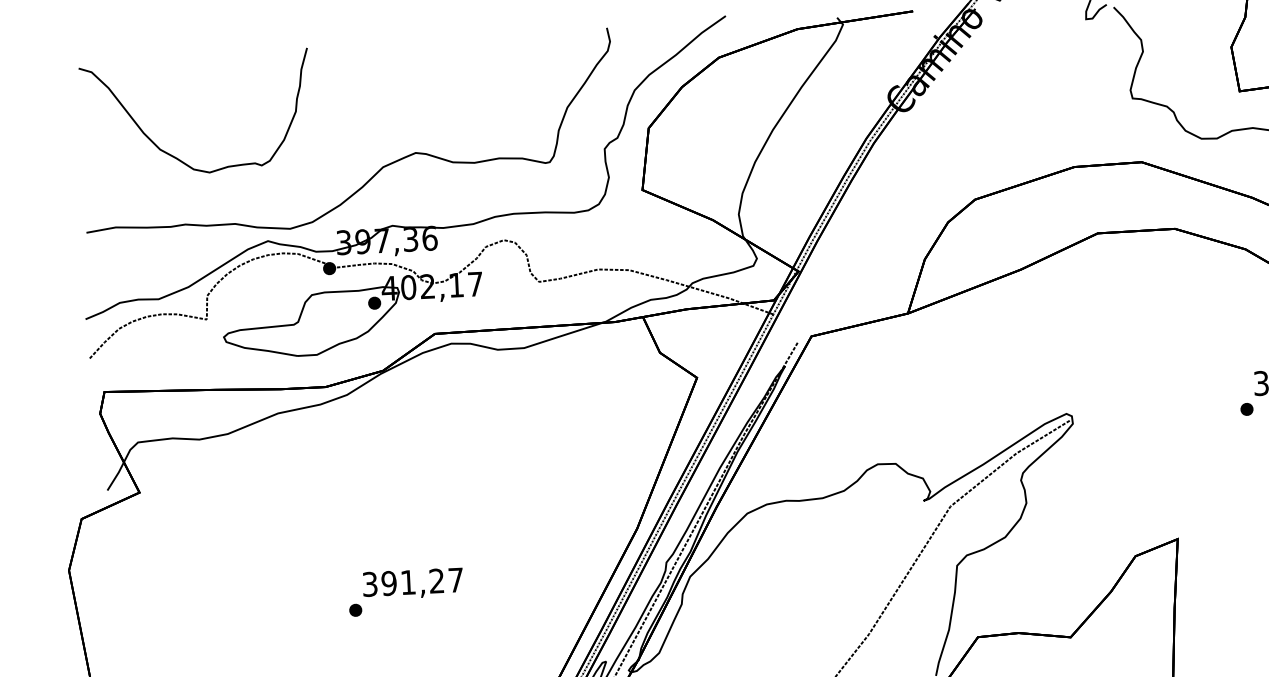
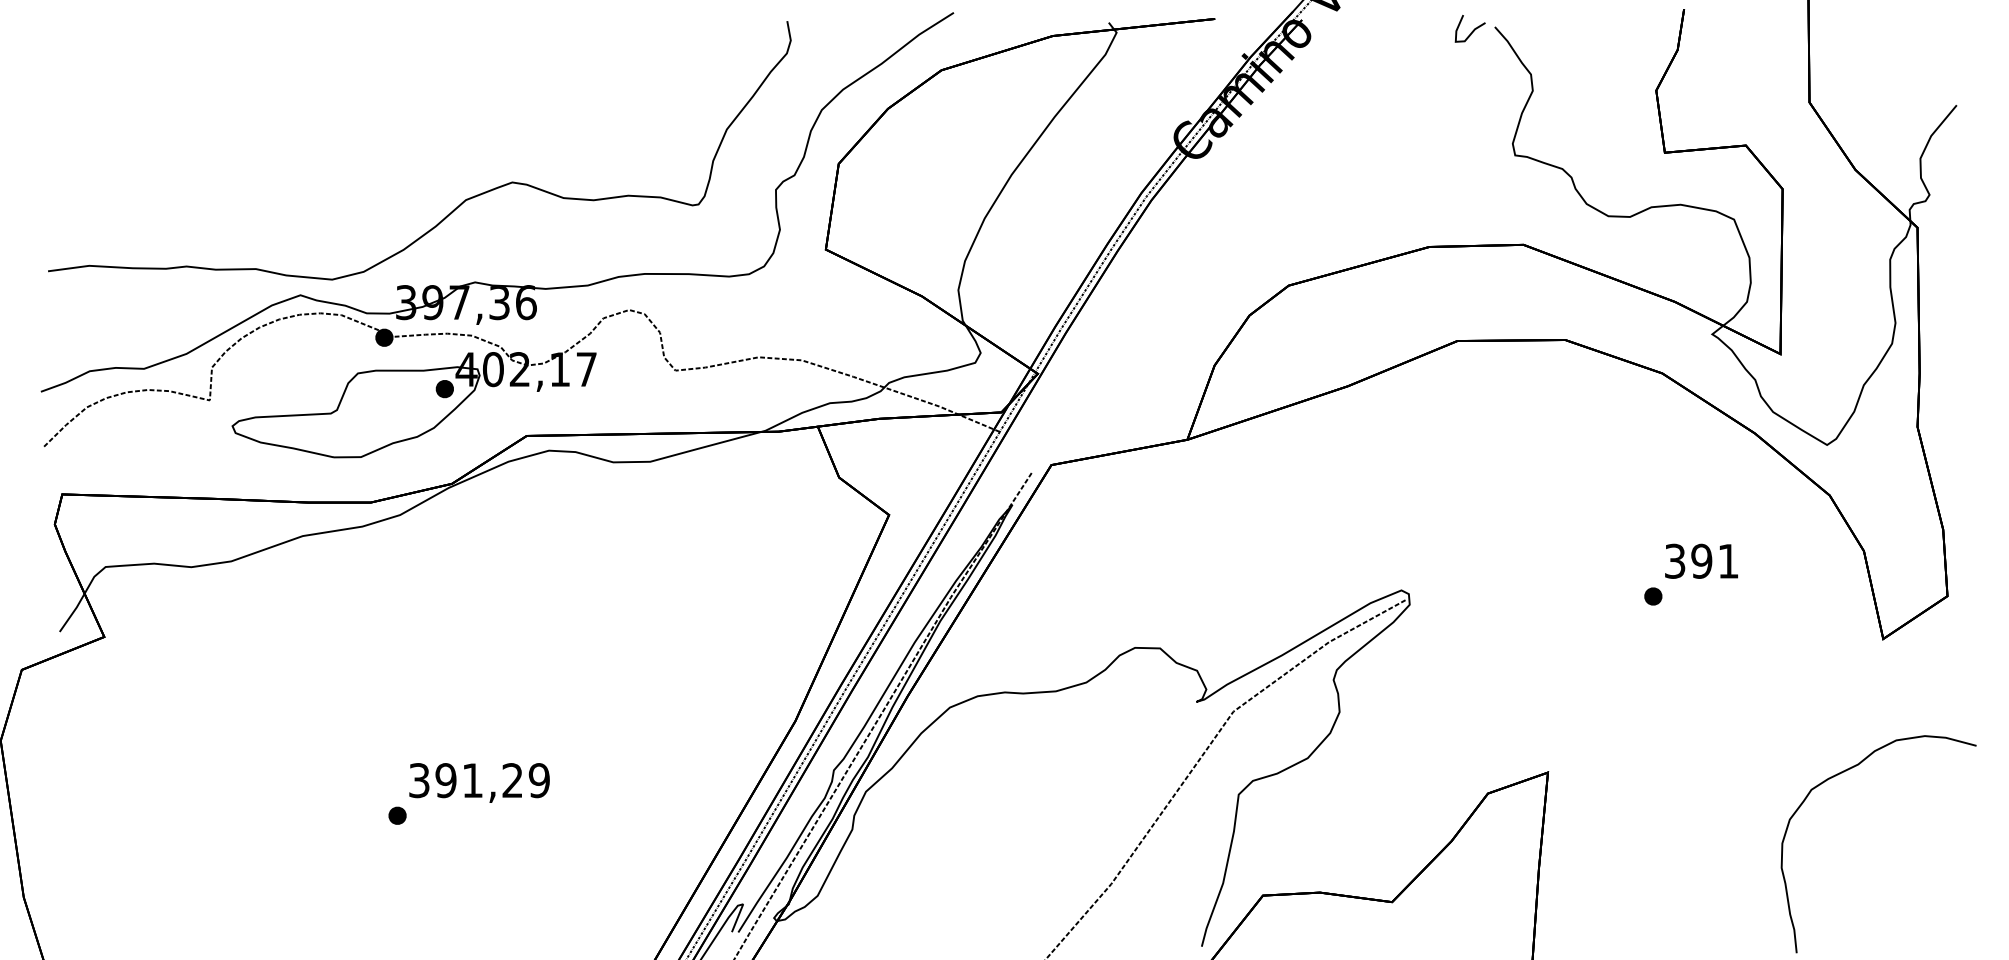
curve: (174, 156) -> (175, 170), removed
text: (455, 580) -> (538, 780), 391,27 -> 391,29

